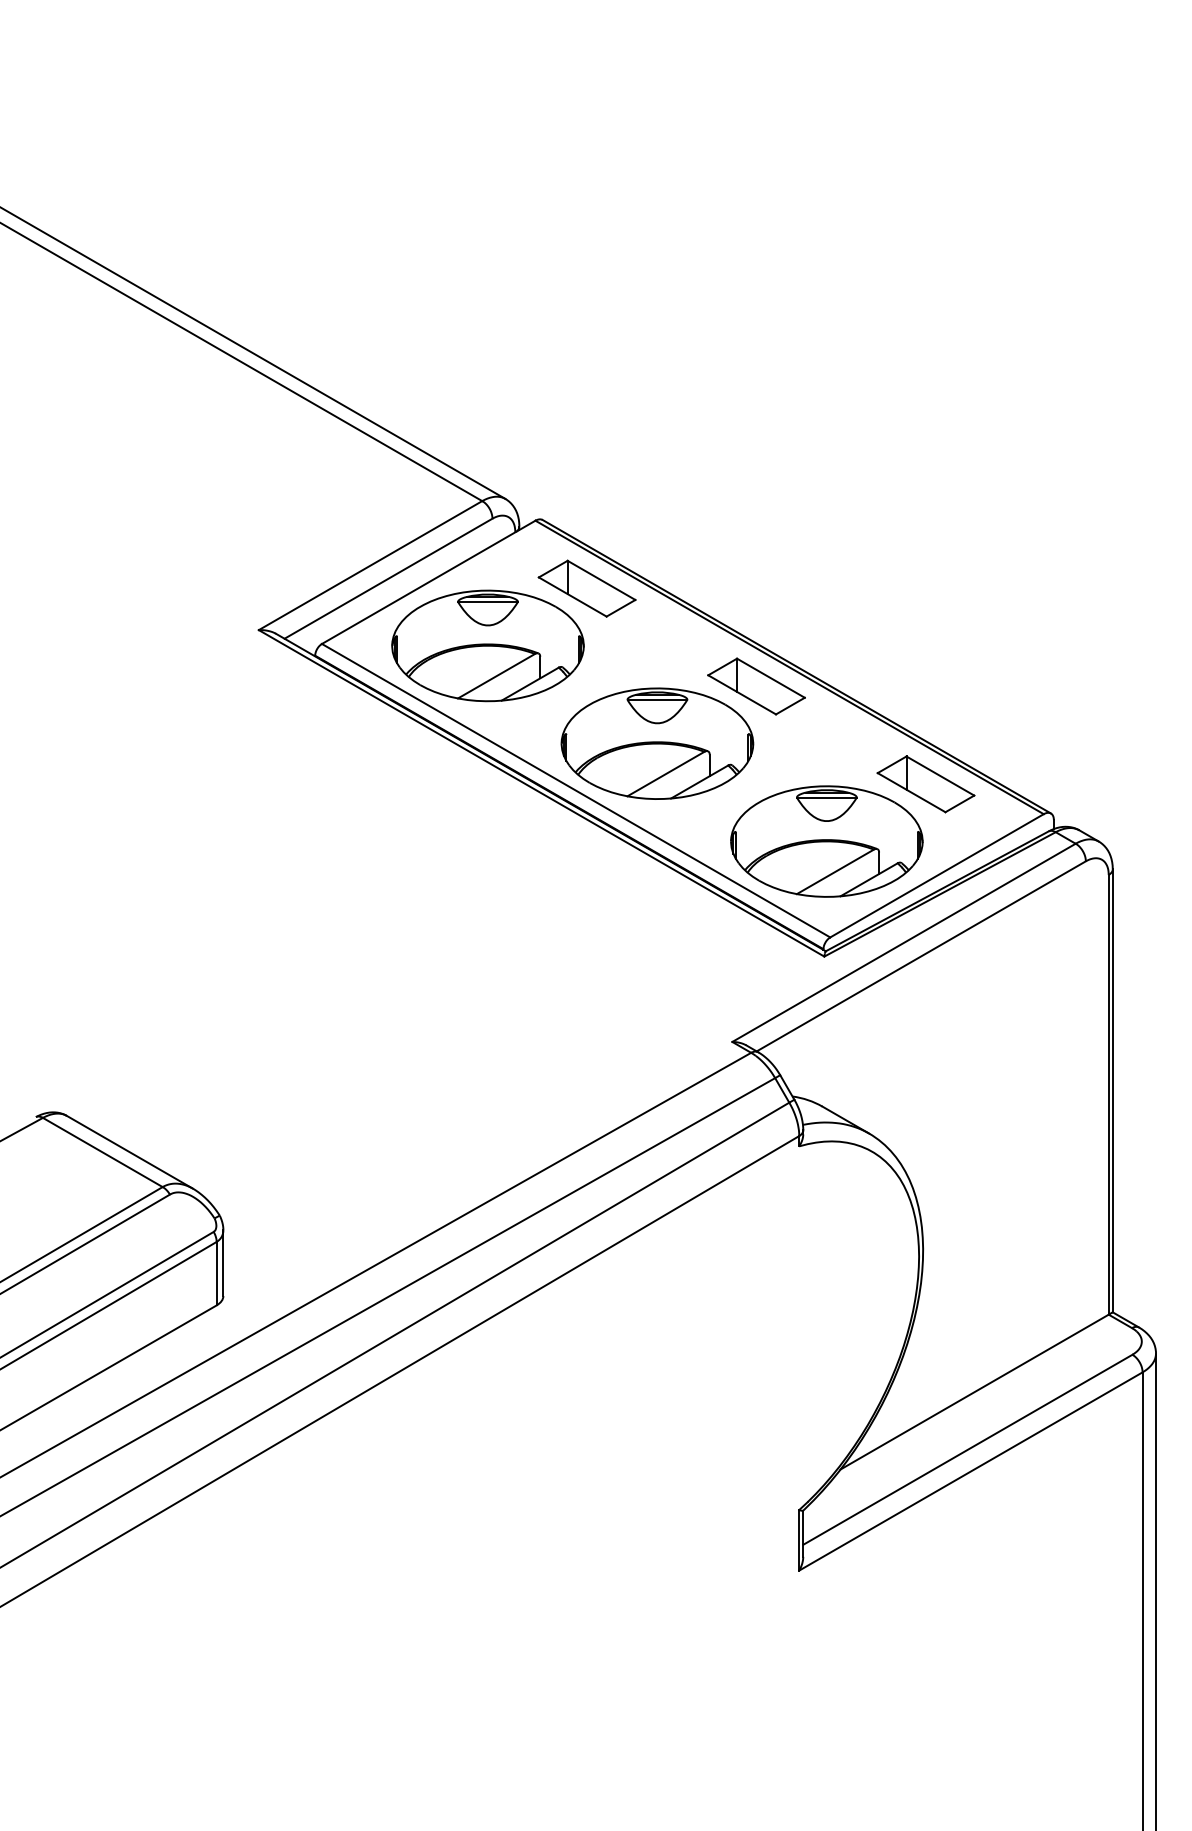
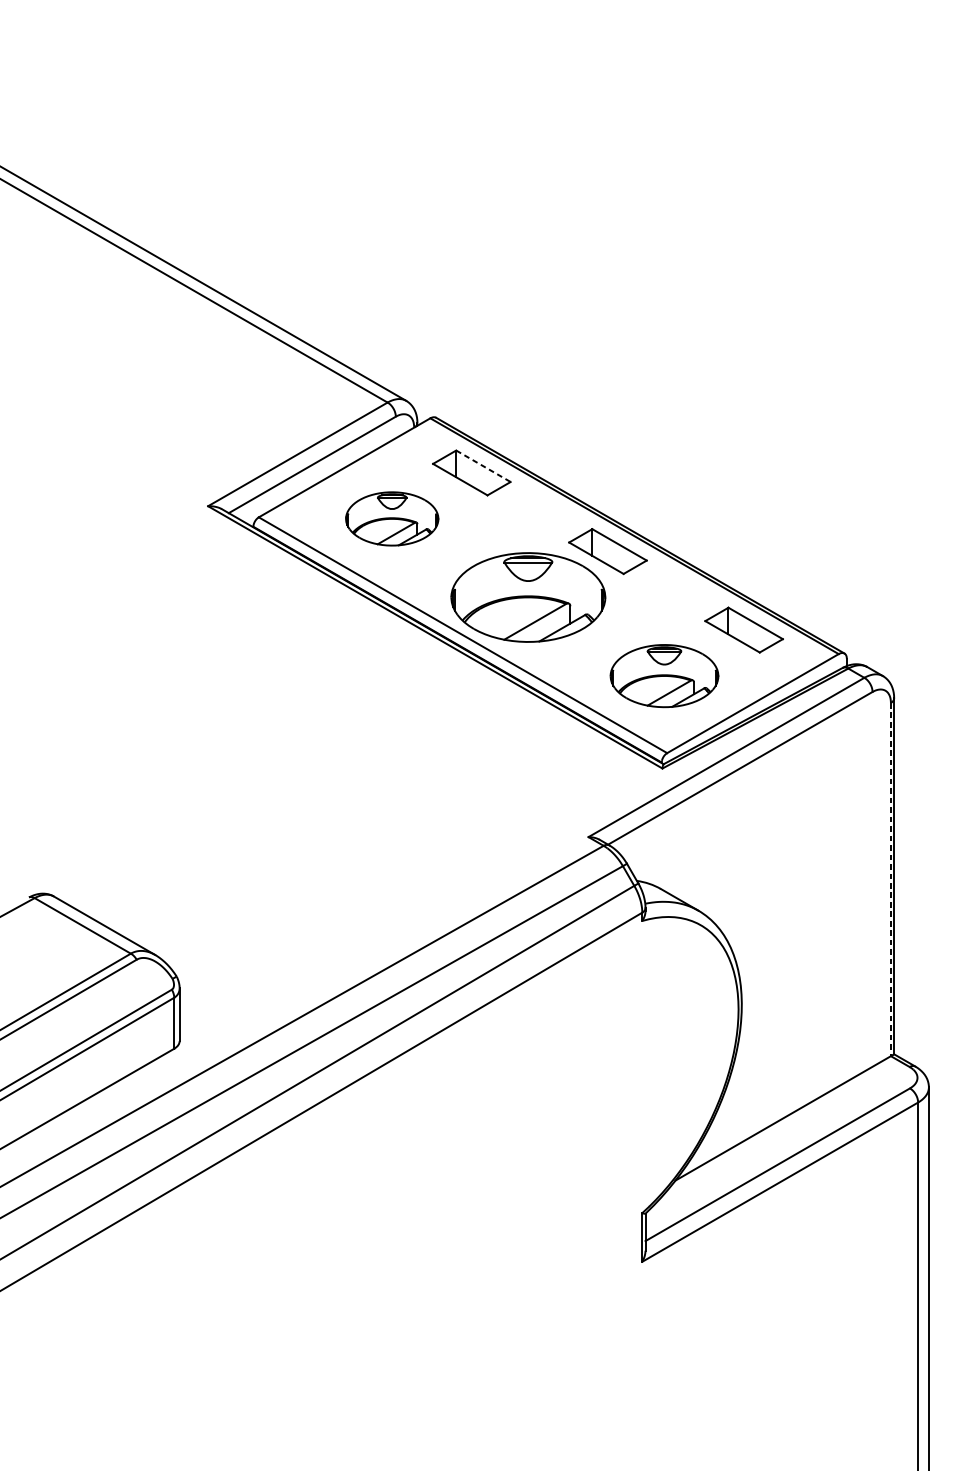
line: (601, 580) -> (483, 466), solid -> dashed
part: (487, 645) -> (391, 518), size x0.6
part: (826, 841) -> (664, 676), size x0.7
line: (1108, 1094) -> (890, 879), solid -> dashed

